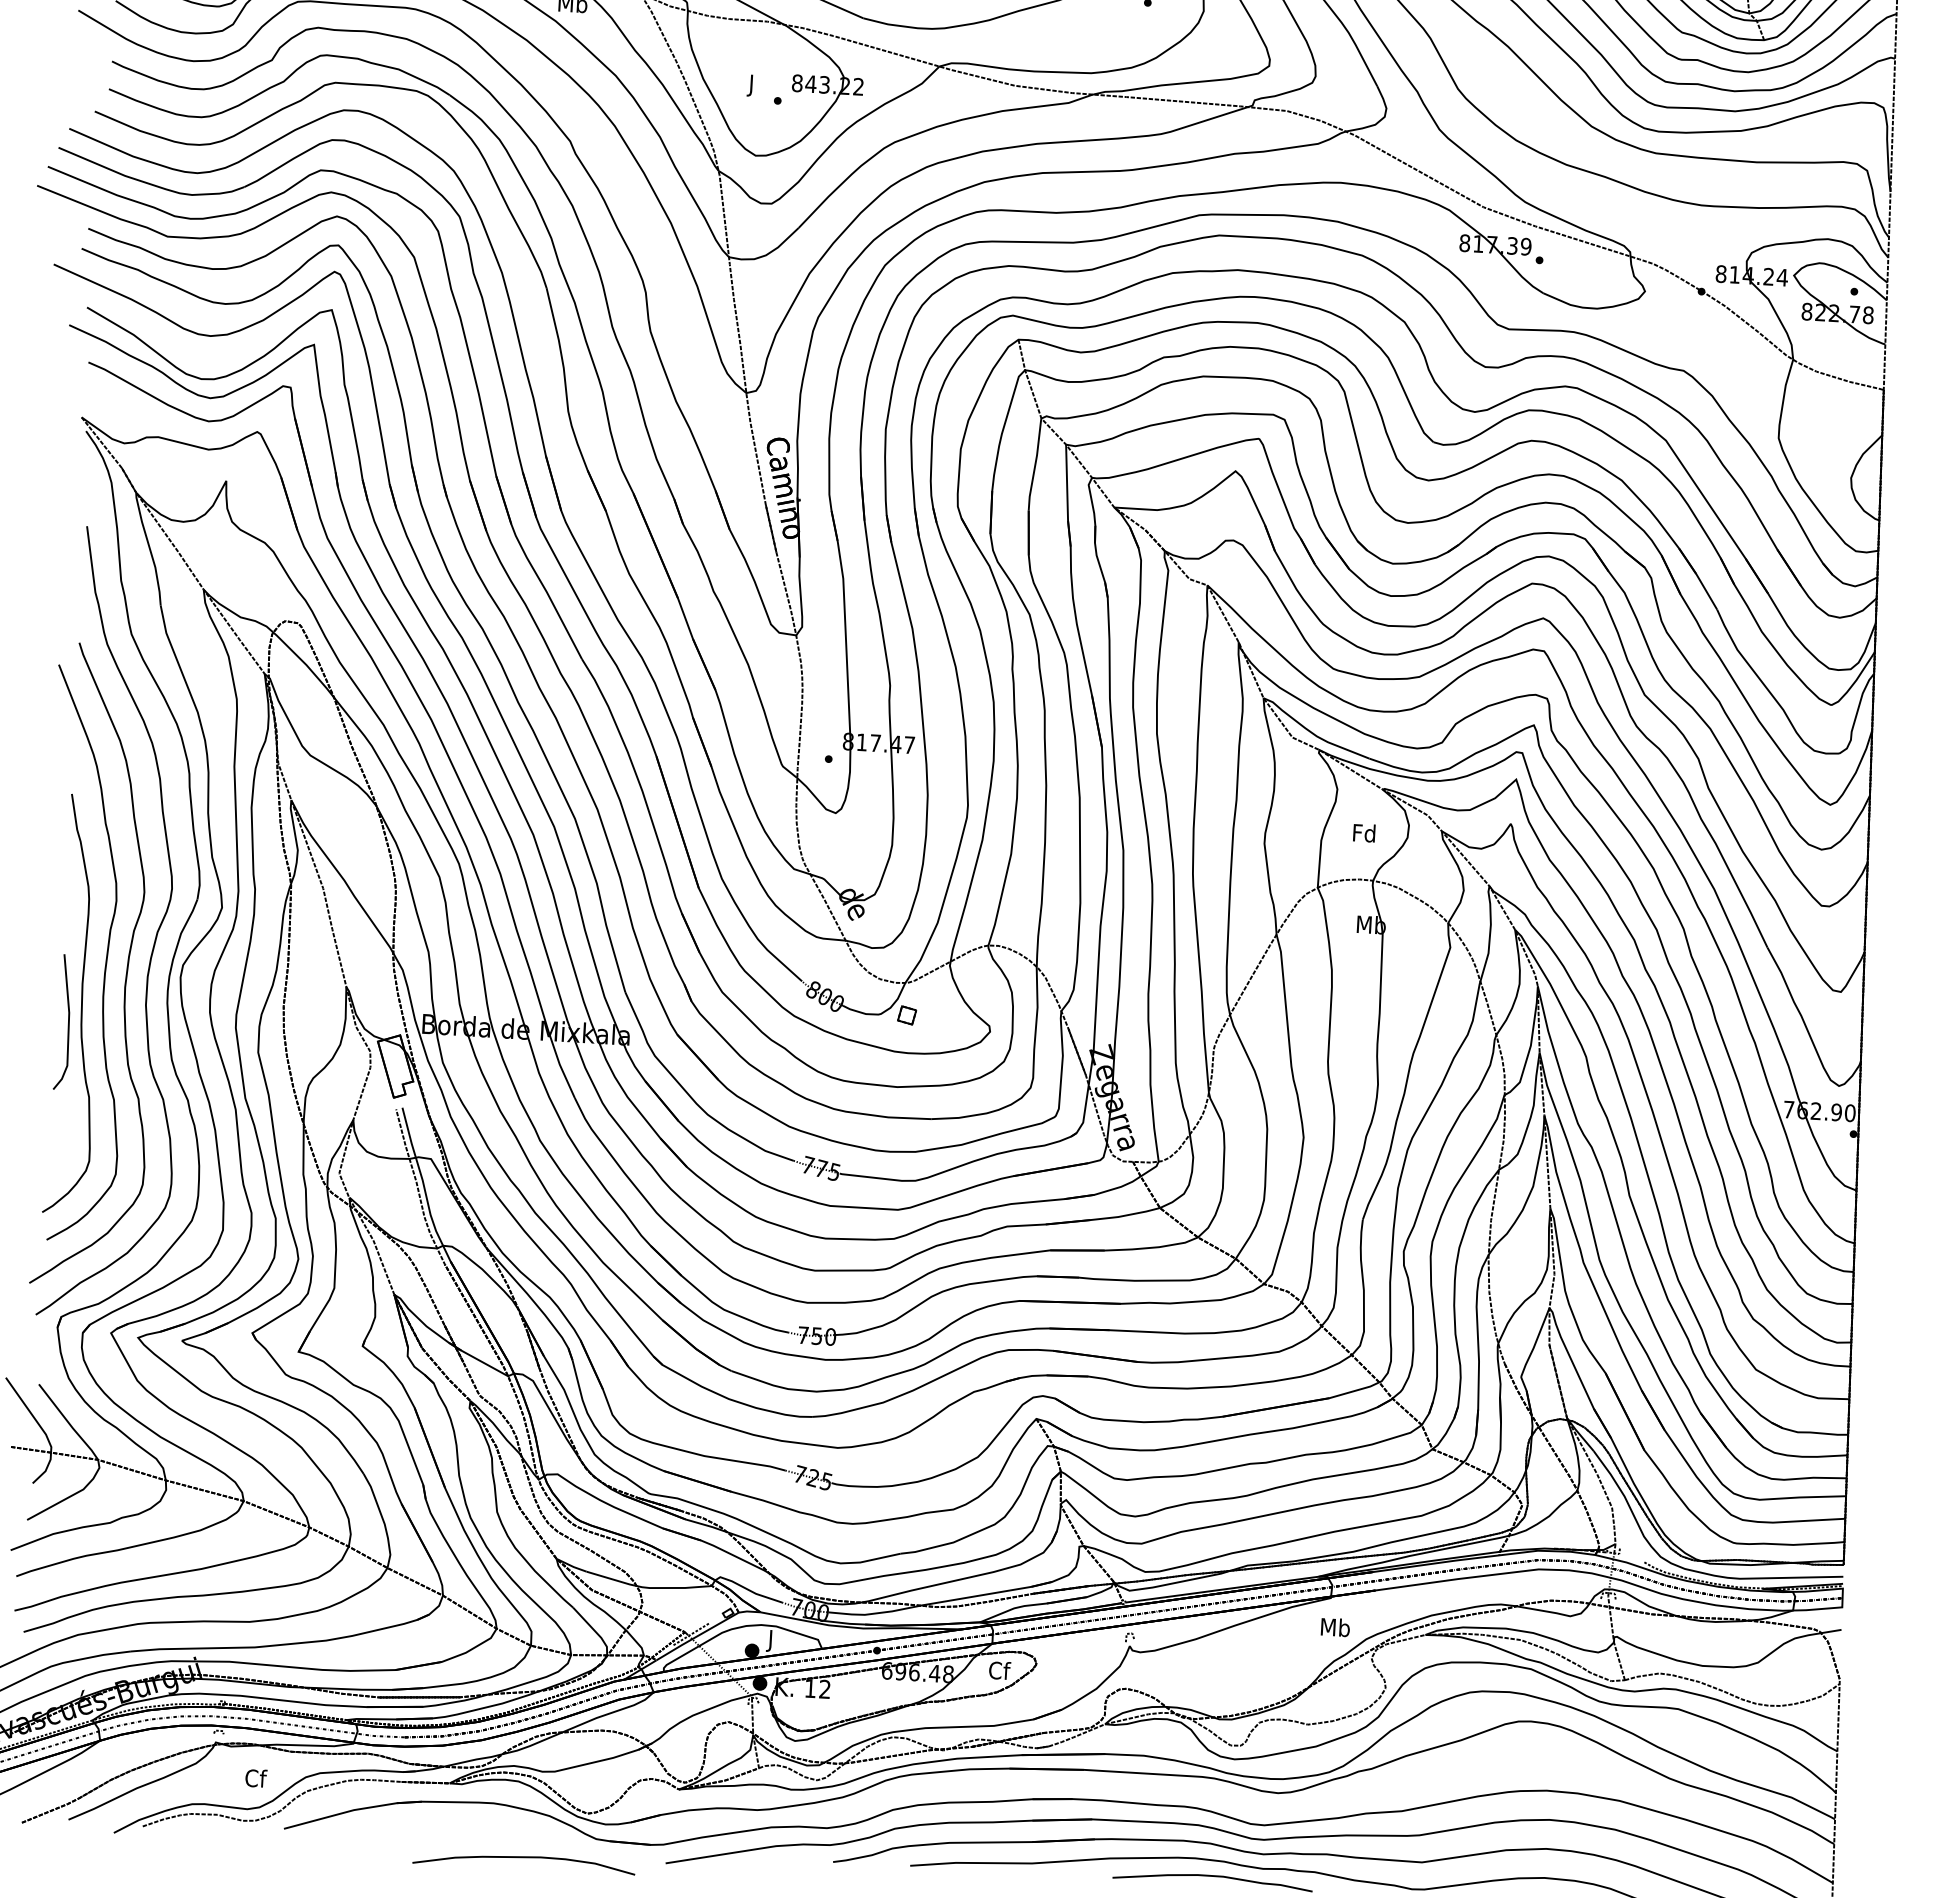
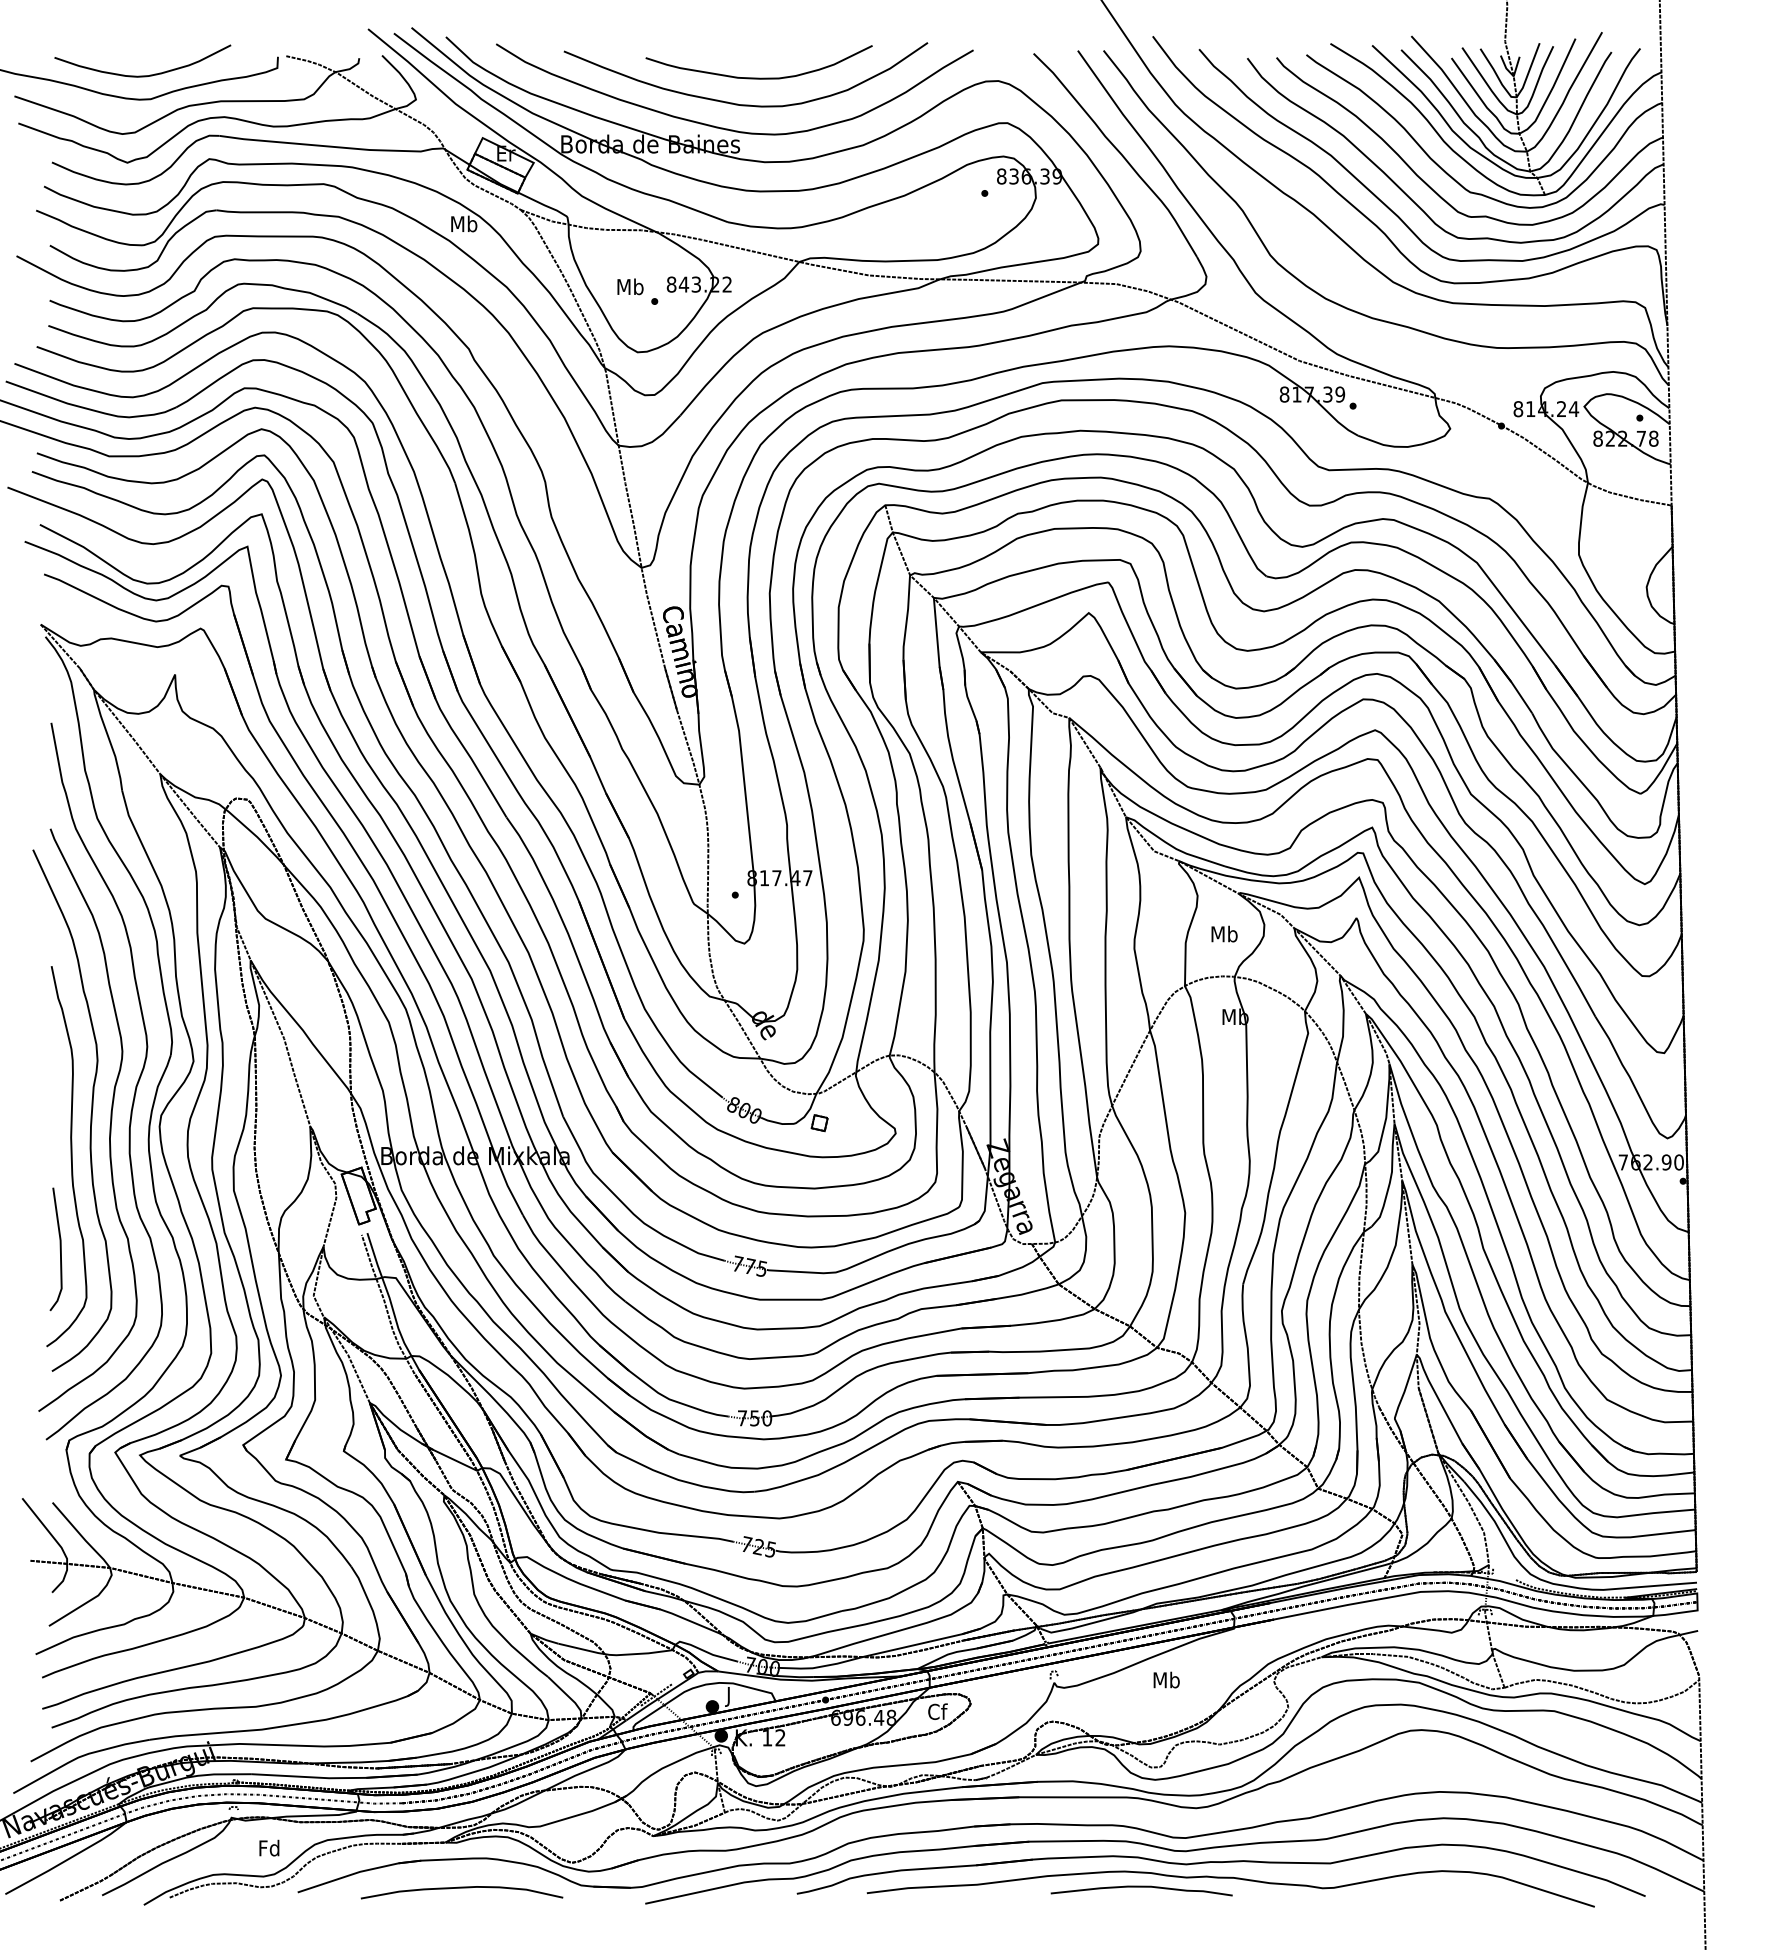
text: (751, 85) -> (630, 288), J -> Mb
text: (1364, 832) -> (1224, 933), Fd -> Mb
line: (67, 1022) -> (59, 1249), moved
text: (1335, 1626) -> (1166, 1679), moved
text: (255, 1777) -> (269, 1847), Cf -> Fd
curve: (523, 1858) -> (461, 1888), moved

